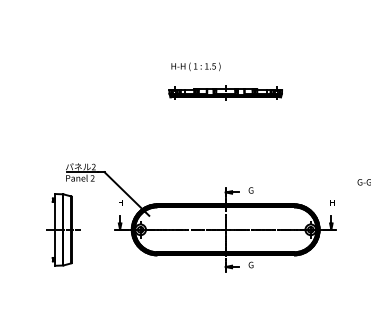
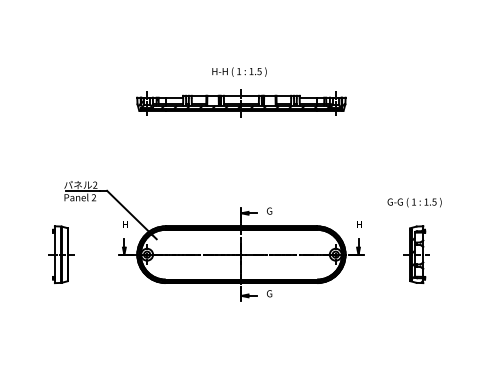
text: (195, 66) -> (239, 71), moved
part: (225, 93) -> (241, 103), size x1.67
part: (63, 229) -> (61, 254), size x0.71

